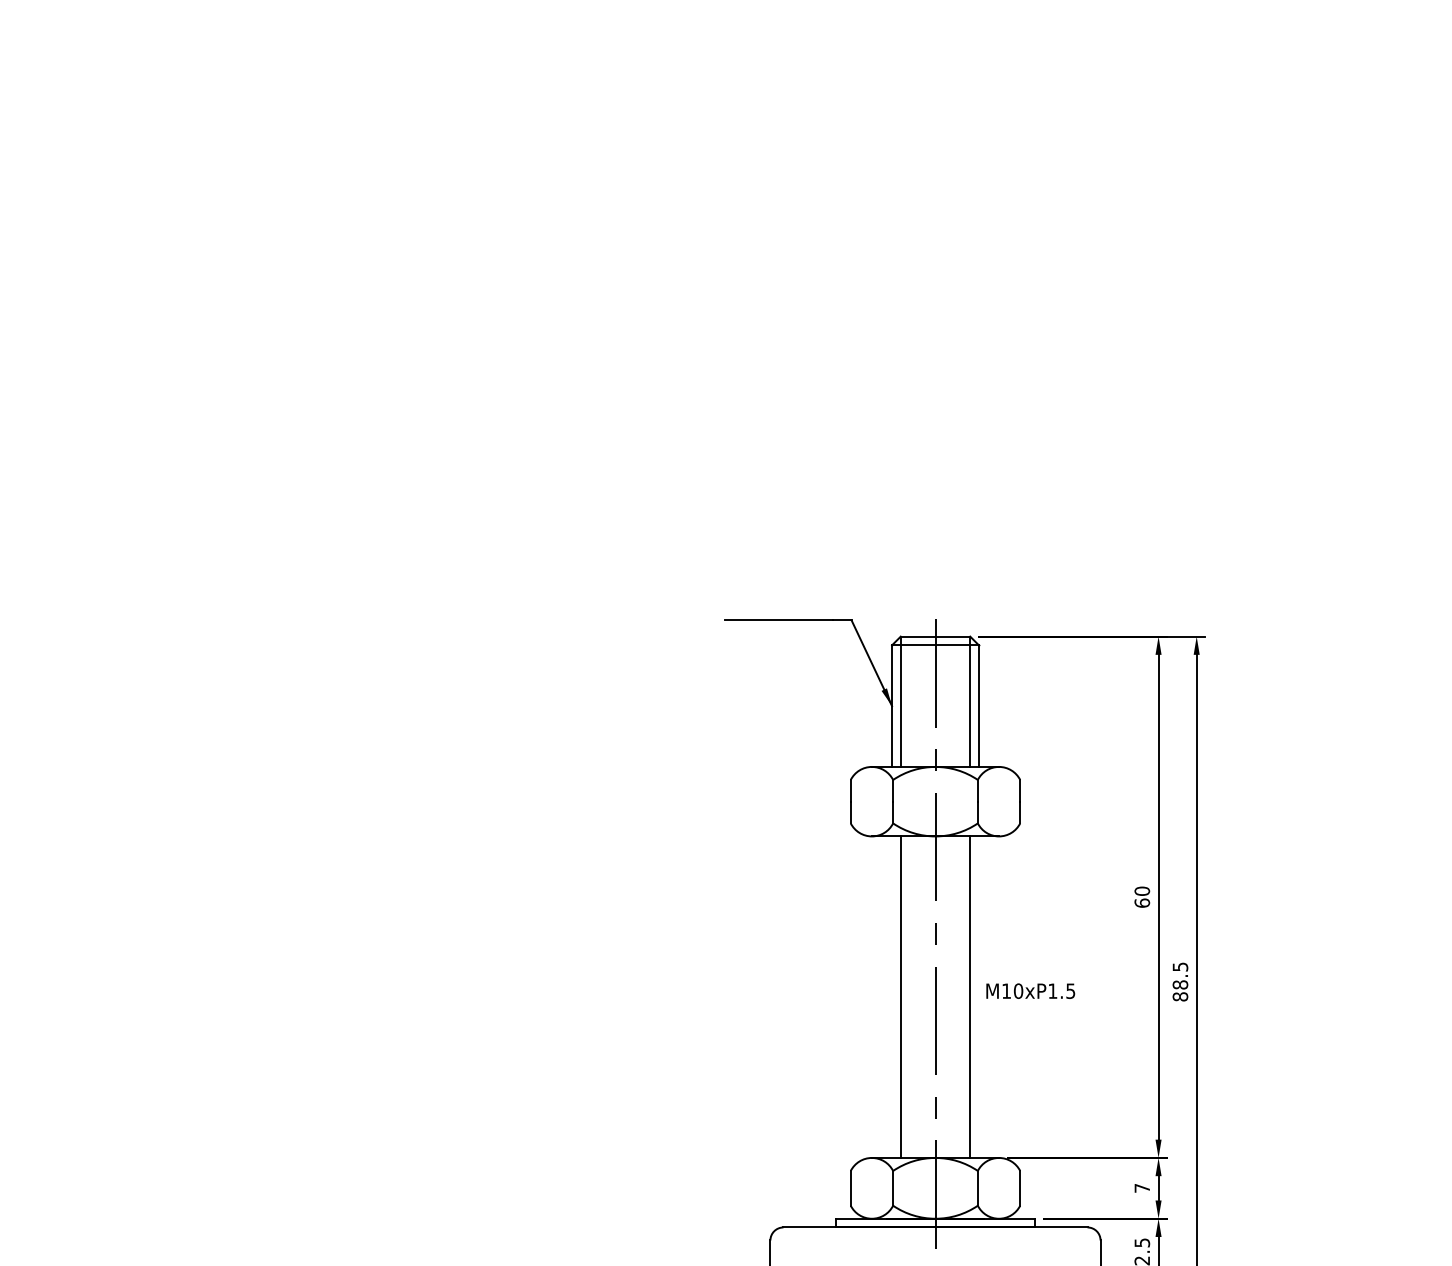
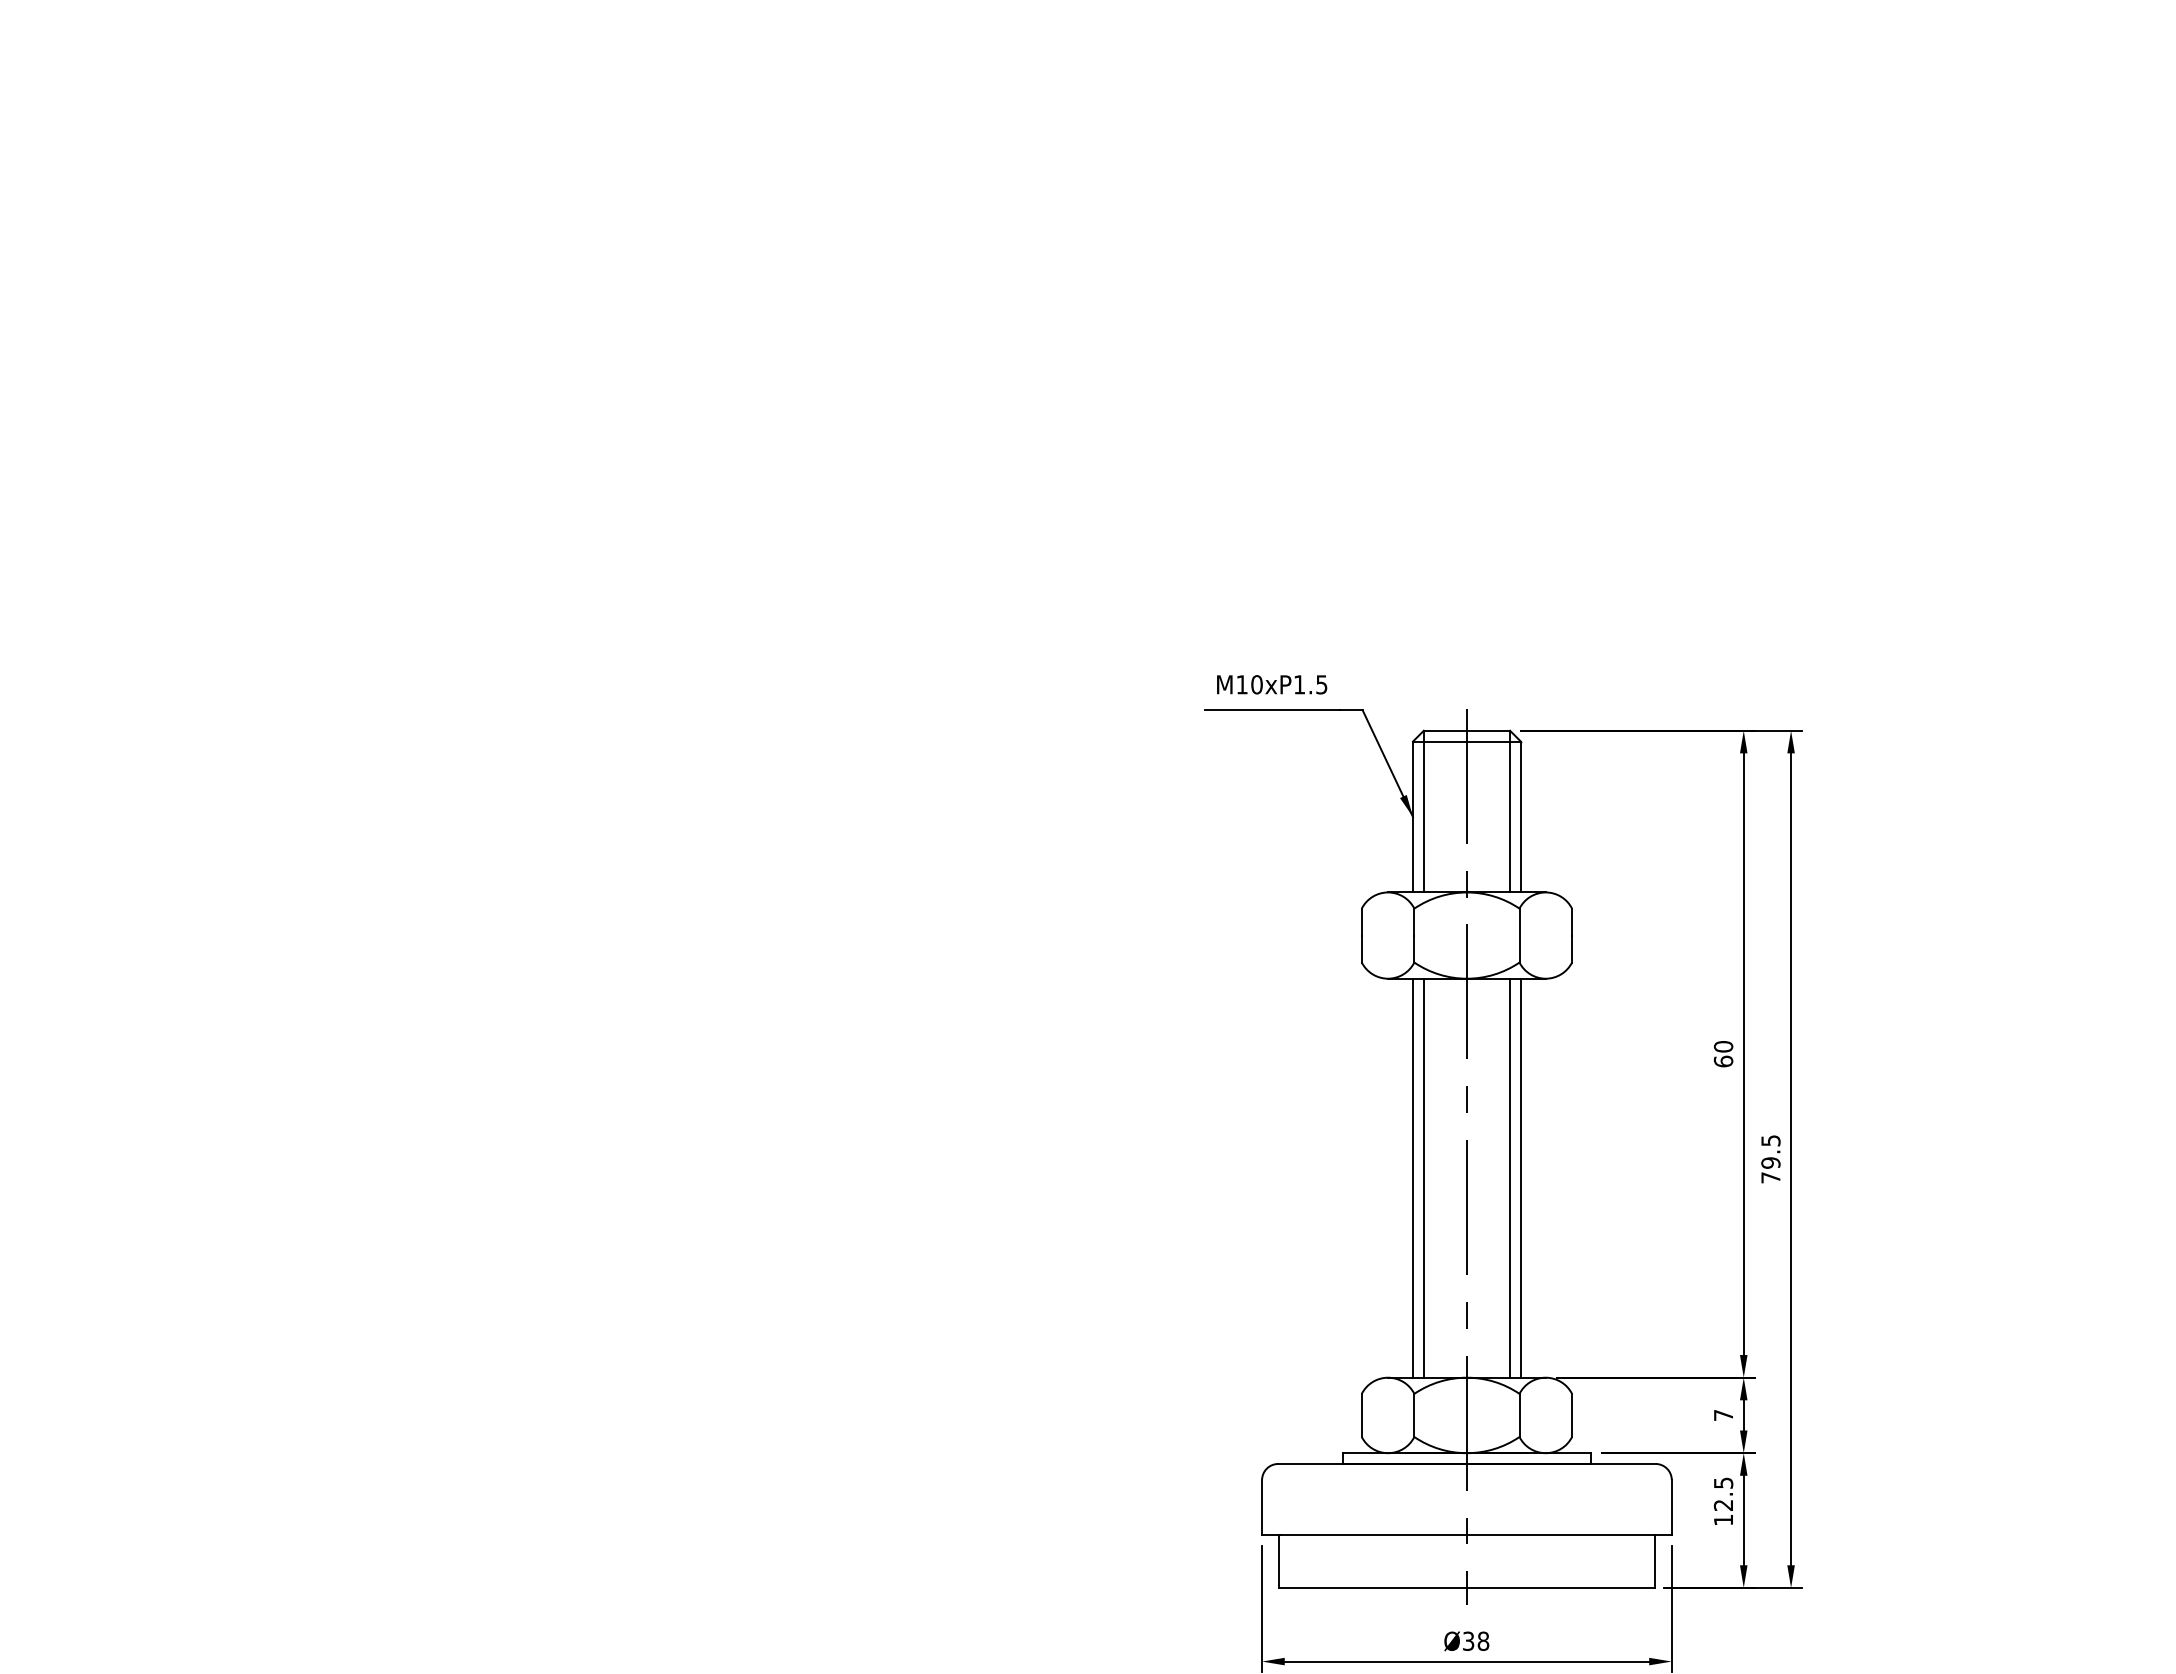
text: (1031, 990) -> (1272, 684), moved
text: (1180, 990) -> (1770, 1170), 88.5 -> 79.5
line: (892, 996) -> (1413, 1177), added
line: (978, 996) -> (1520, 1177), added

